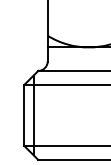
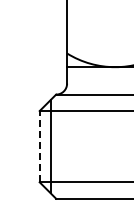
line: (24, 115) -> (39, 146), solid -> dashed

